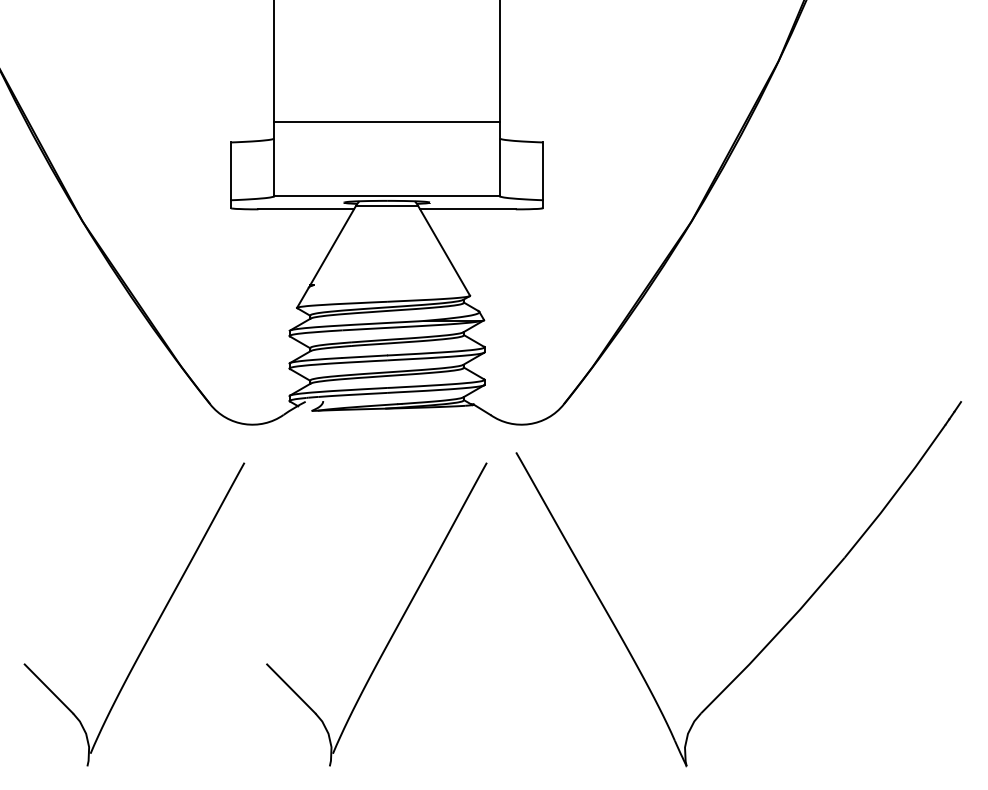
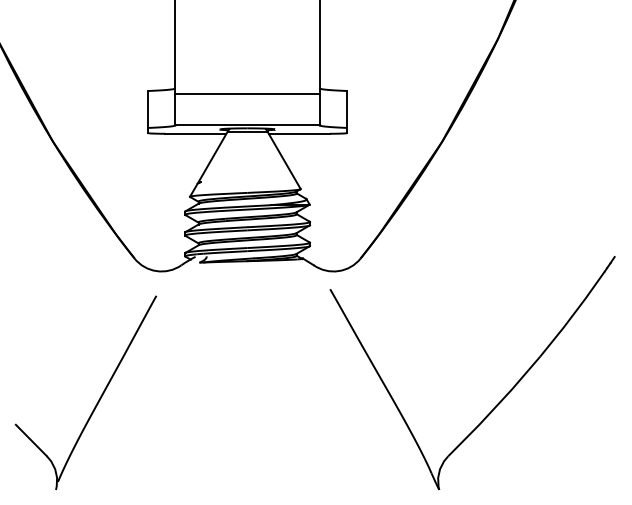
line: (386, 122) -> (247, 94), moved
part: (396, 624) -> (253, 399), removed

